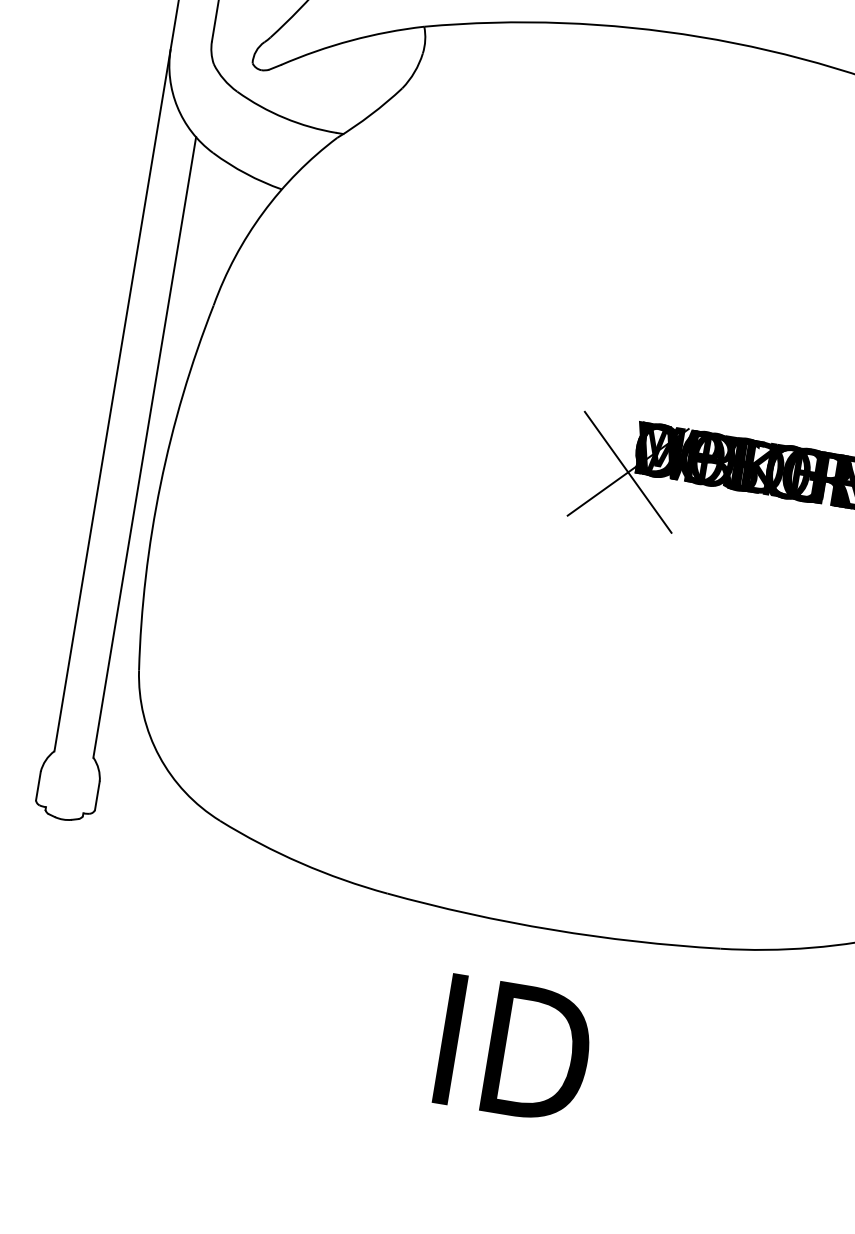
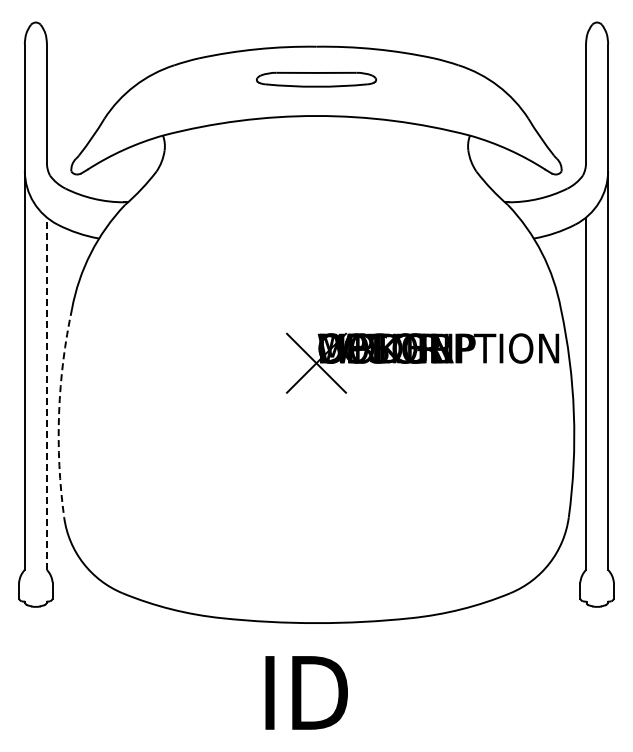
line: (144, 446) -> (46, 393), solid -> dashed
arc: (161, 484) -> (59, 412), solid -> dashed

